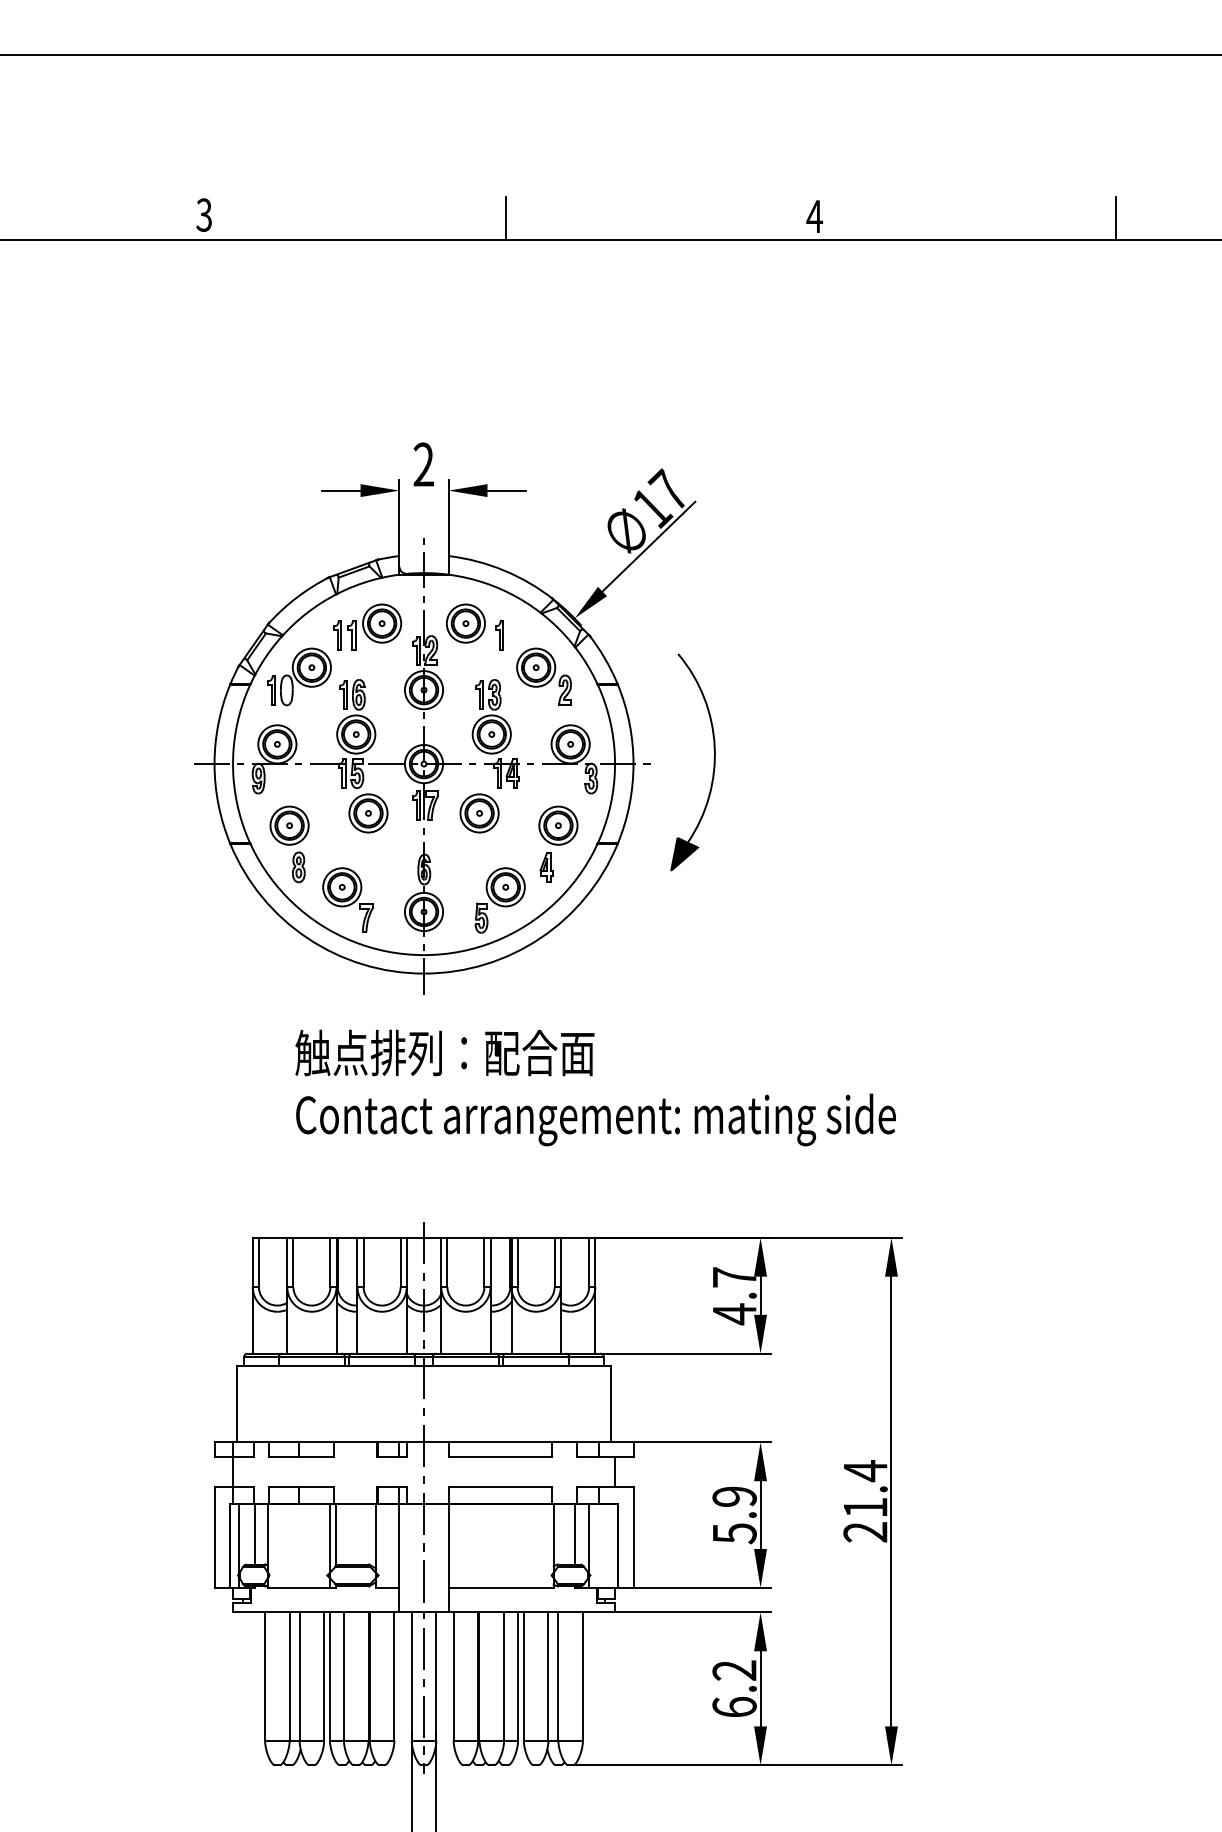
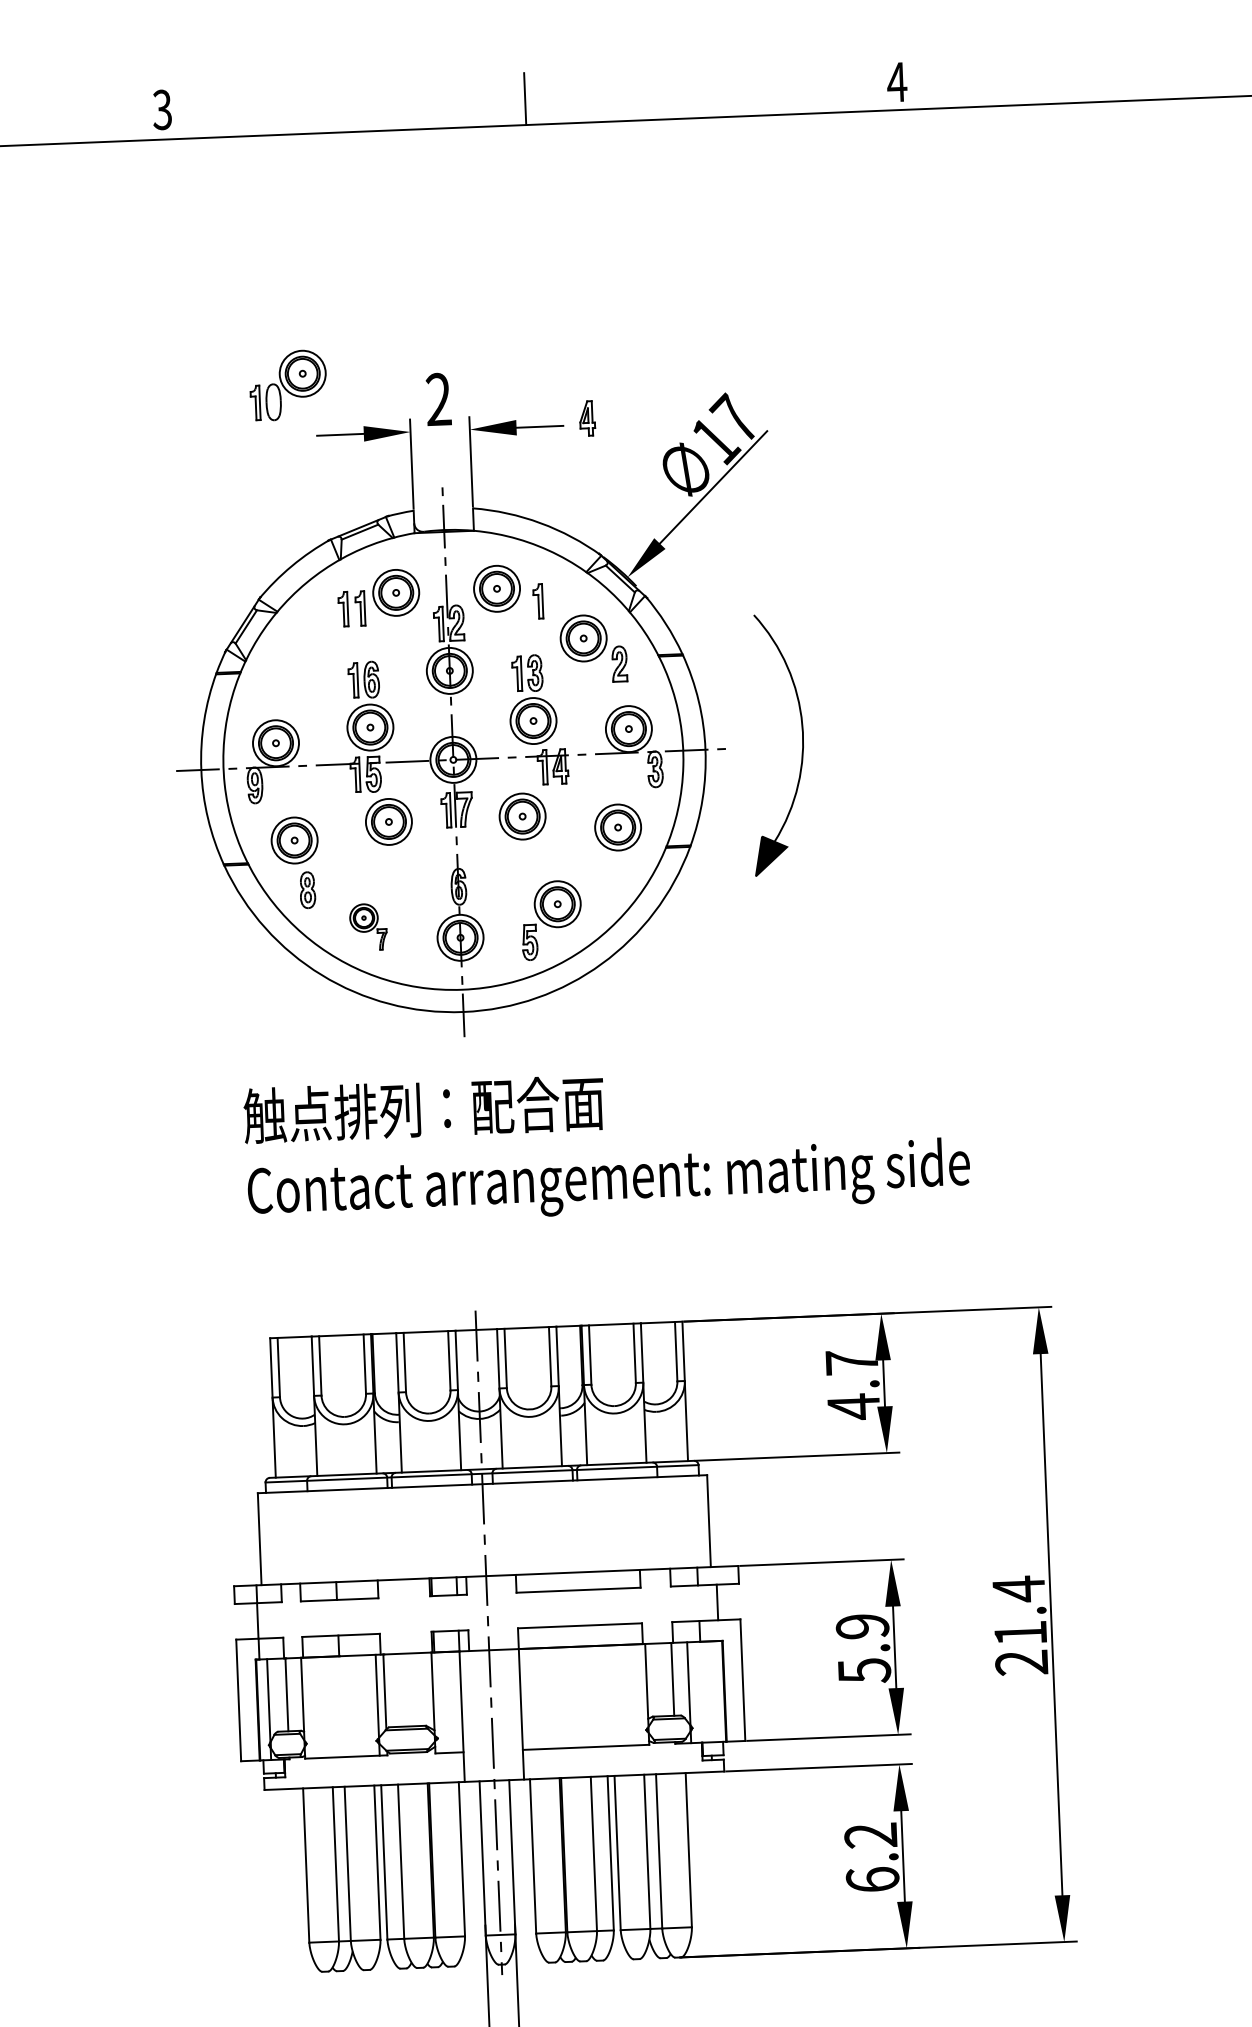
part: (299, 676) -> (288, 384), moved
part: (546, 867) -> (587, 418), moved
part: (347, 899) -> (367, 926), size x0.6
text: (595, 1087) -> (606, 1143), moved

